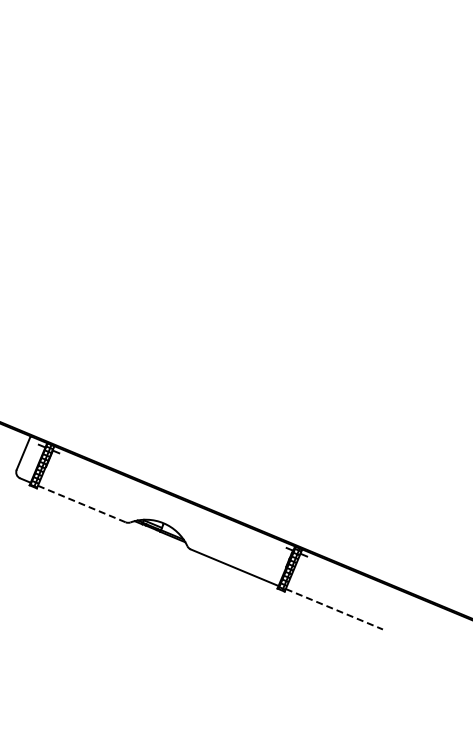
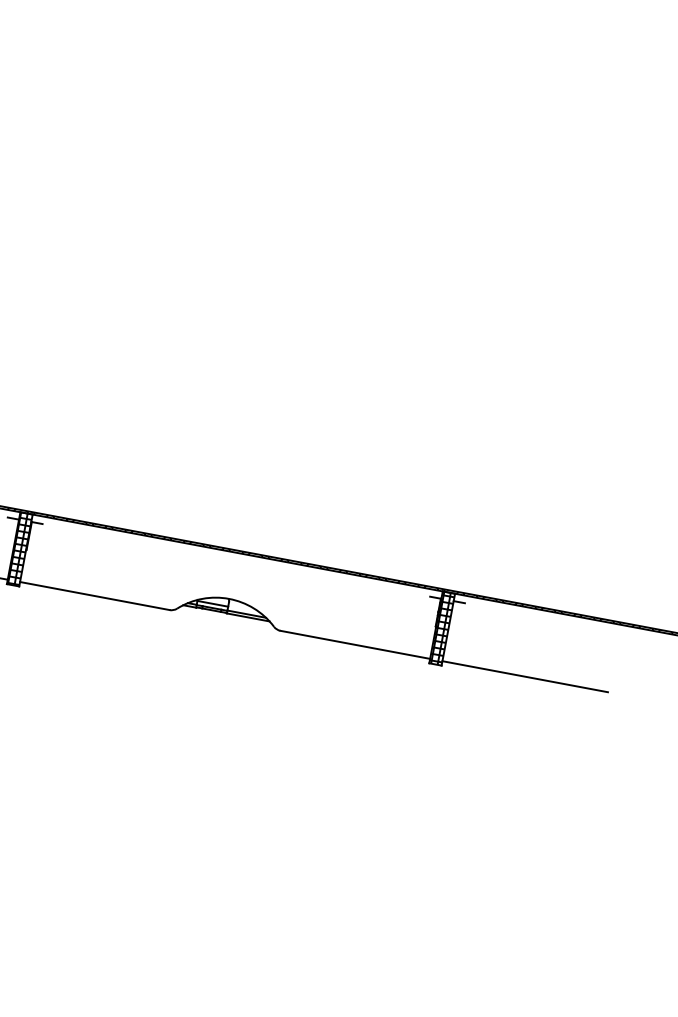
line: (81, 504) -> (94, 596), dashed -> solid
line: (334, 609) -> (525, 677), dashed -> solid

